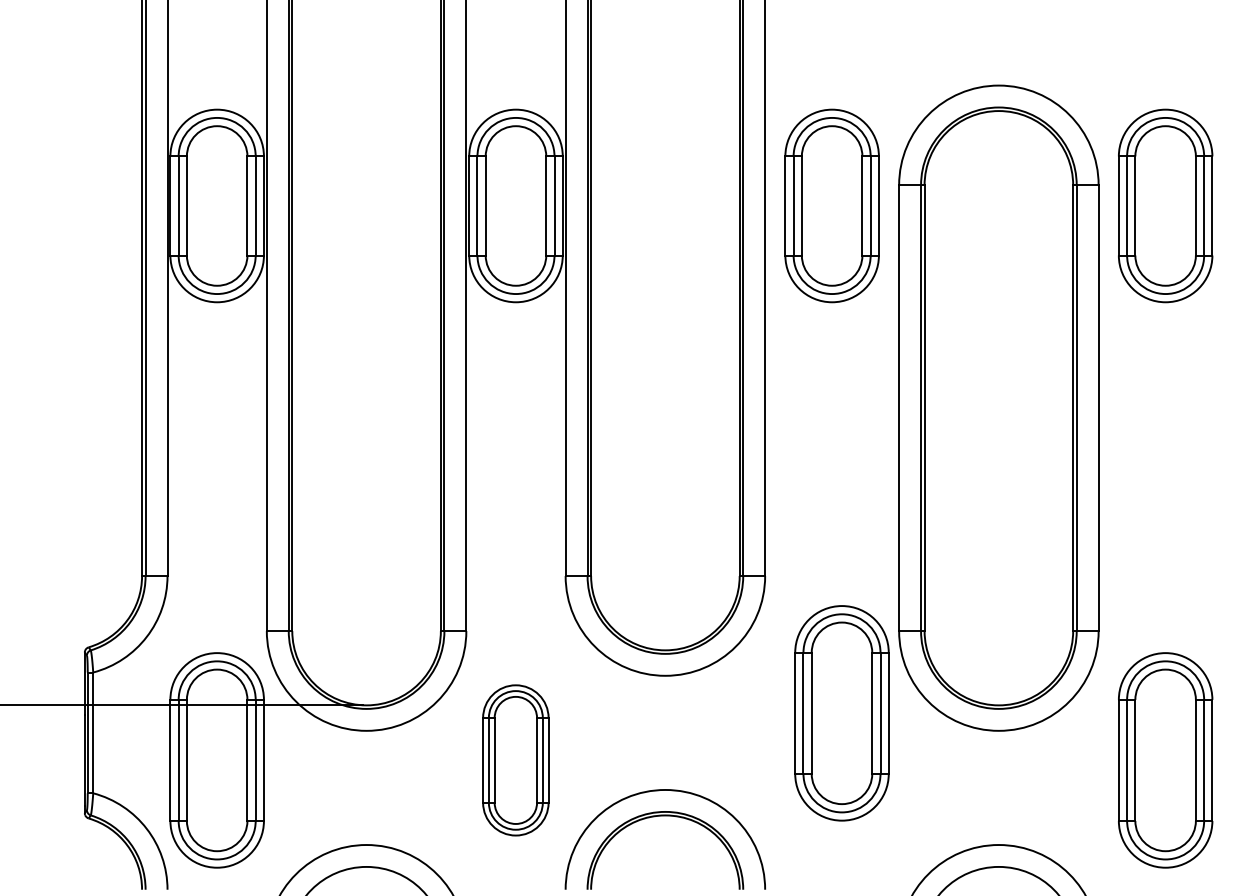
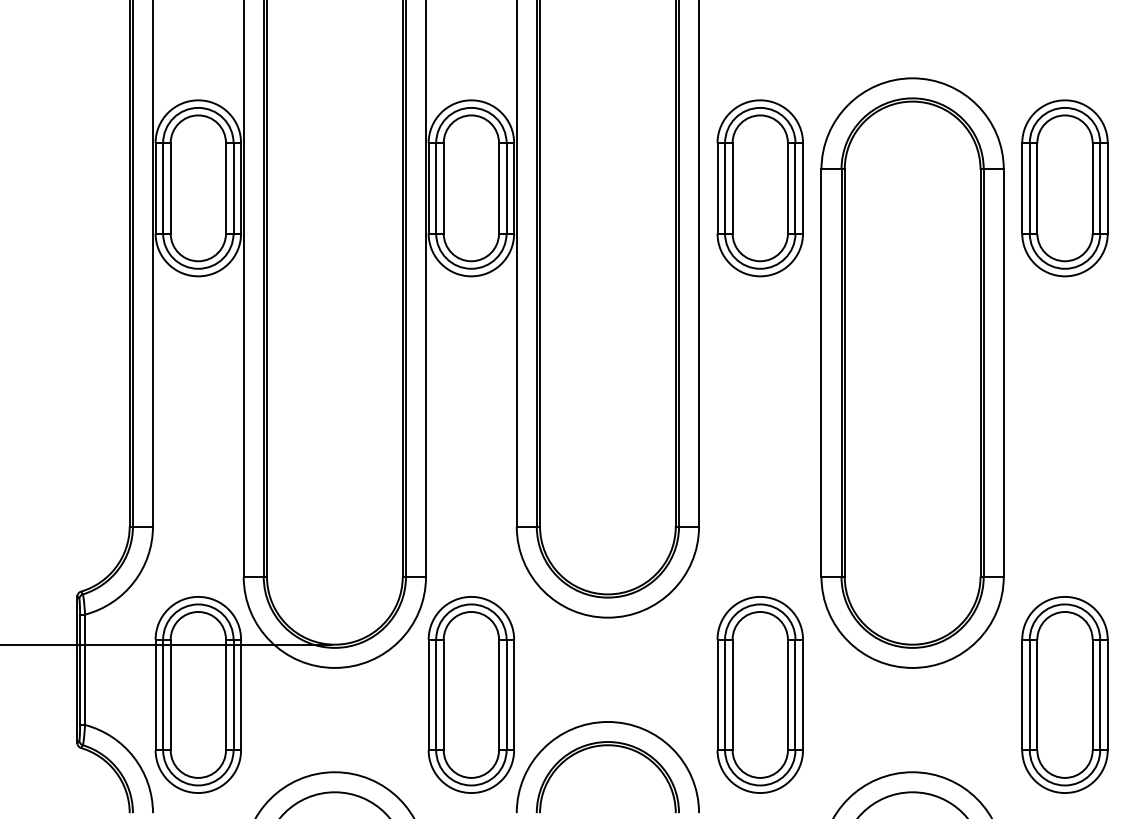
part: (841, 712) -> (759, 694), moved
part: (515, 759) -> (470, 694), size x1.43

